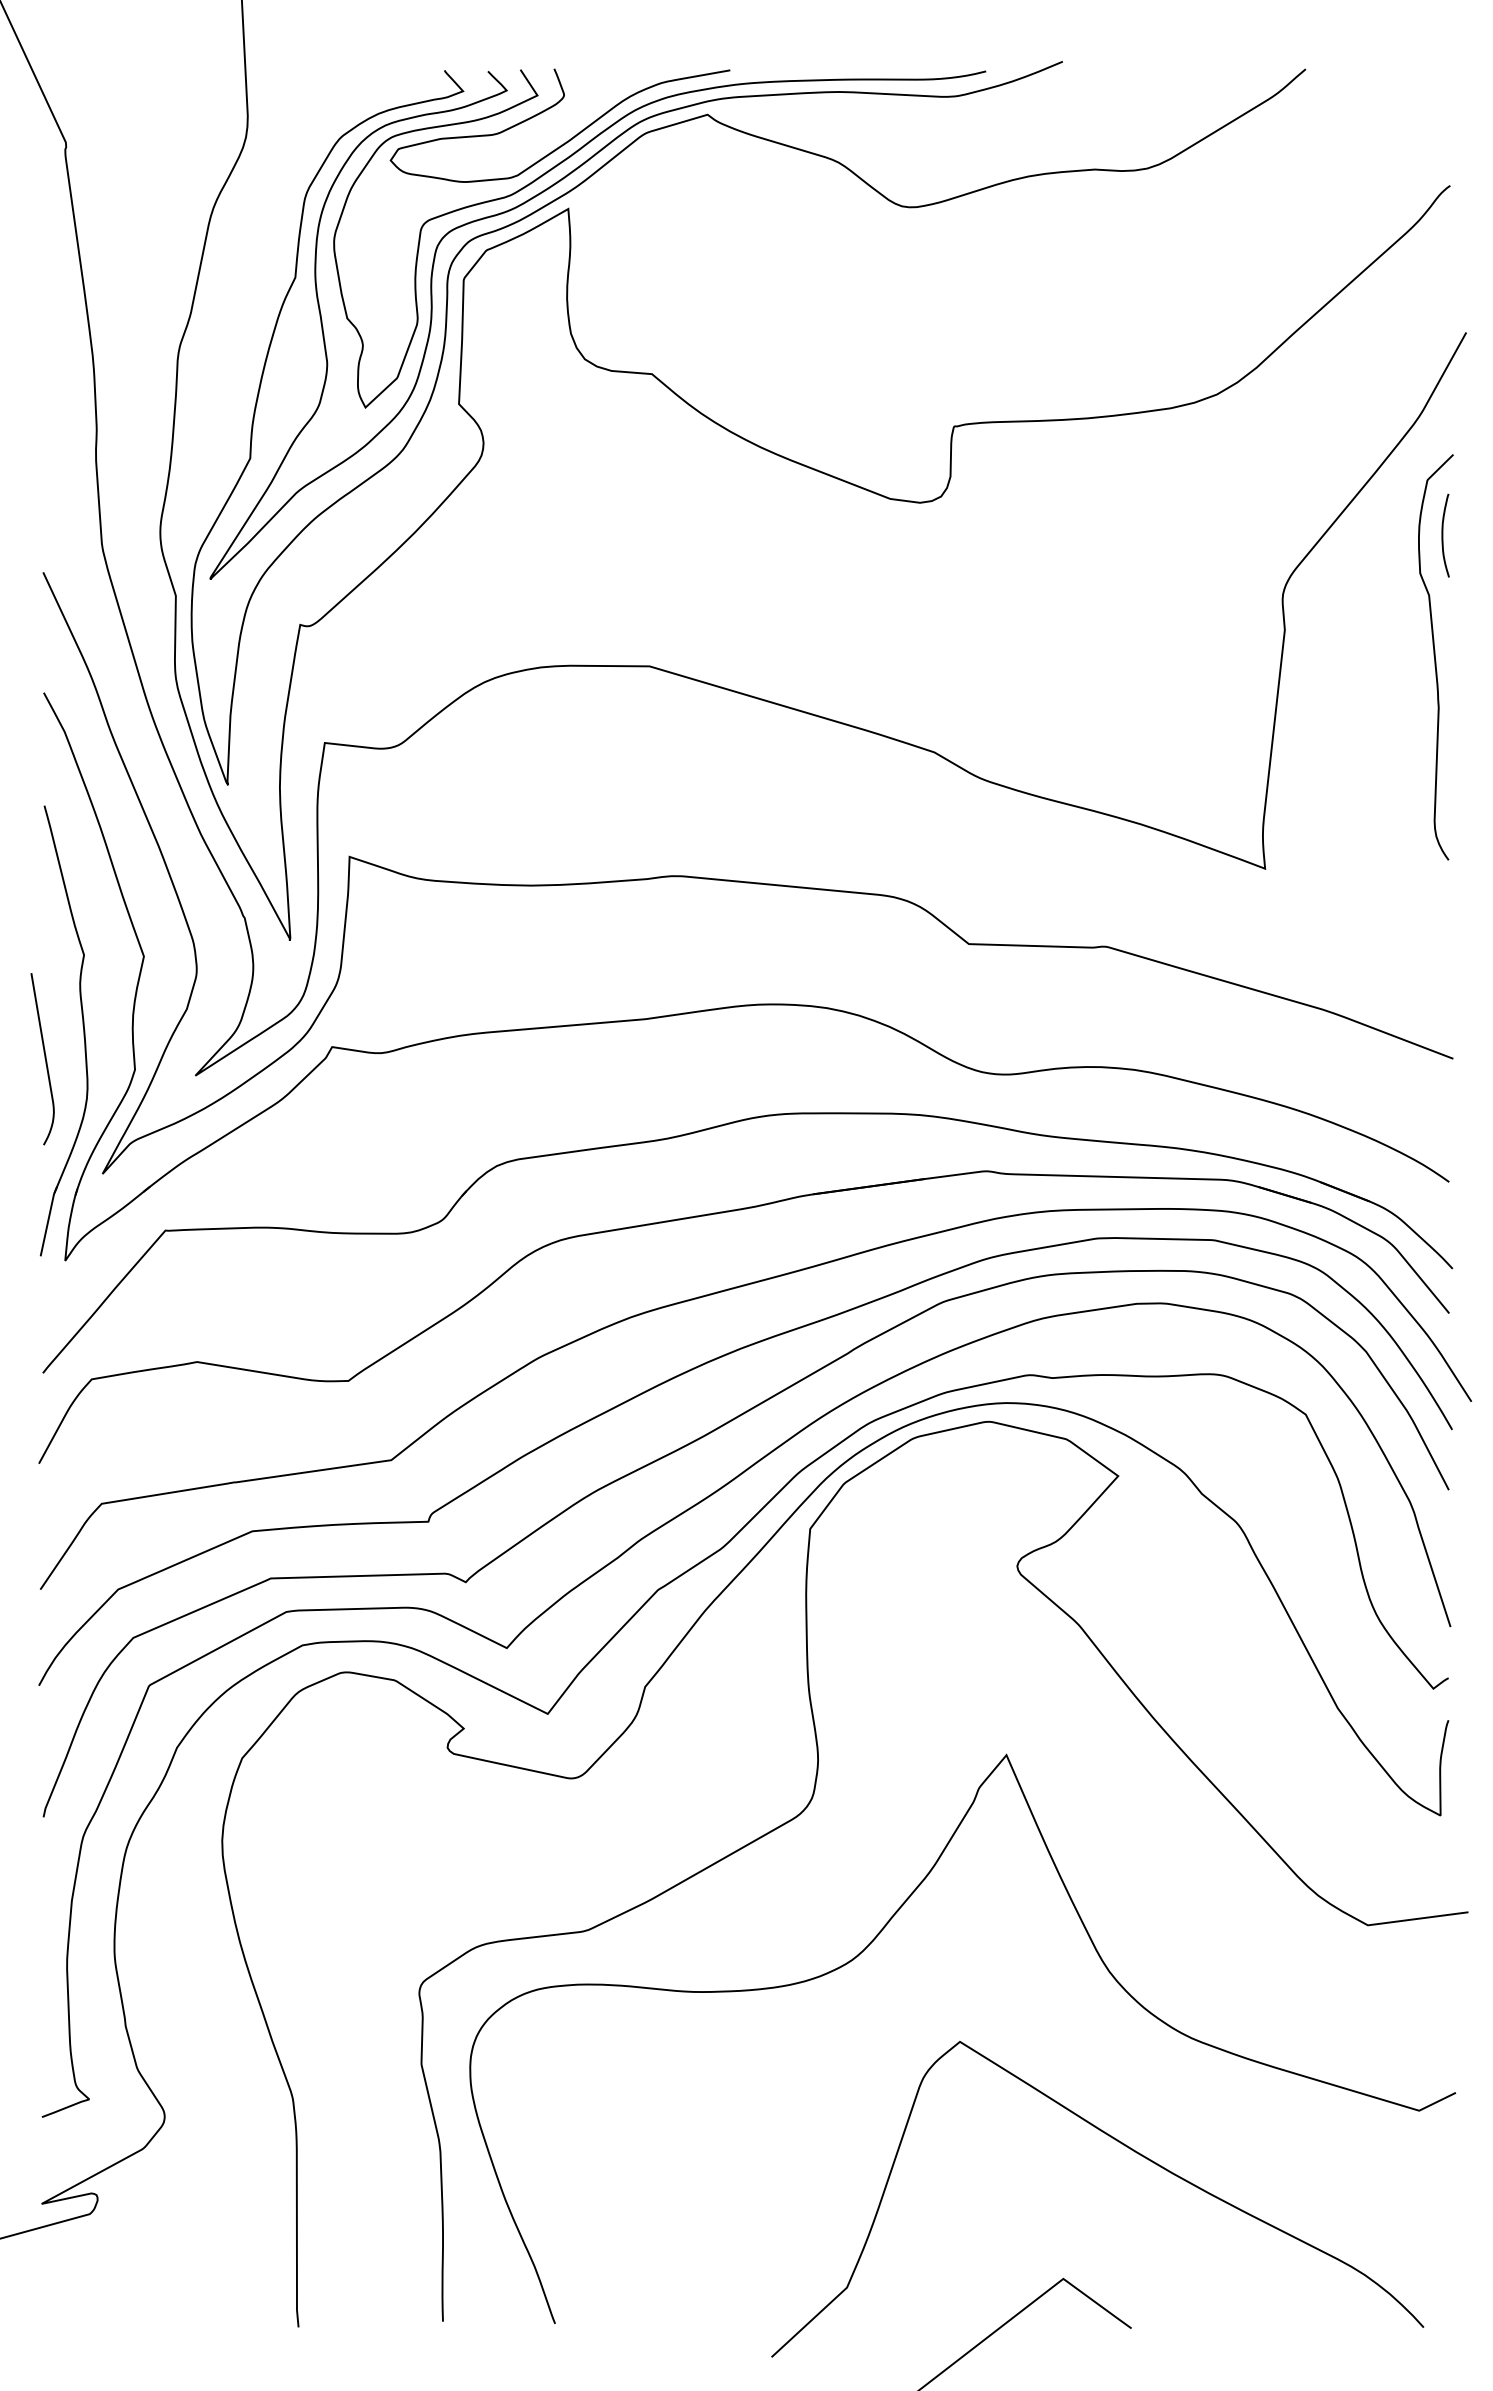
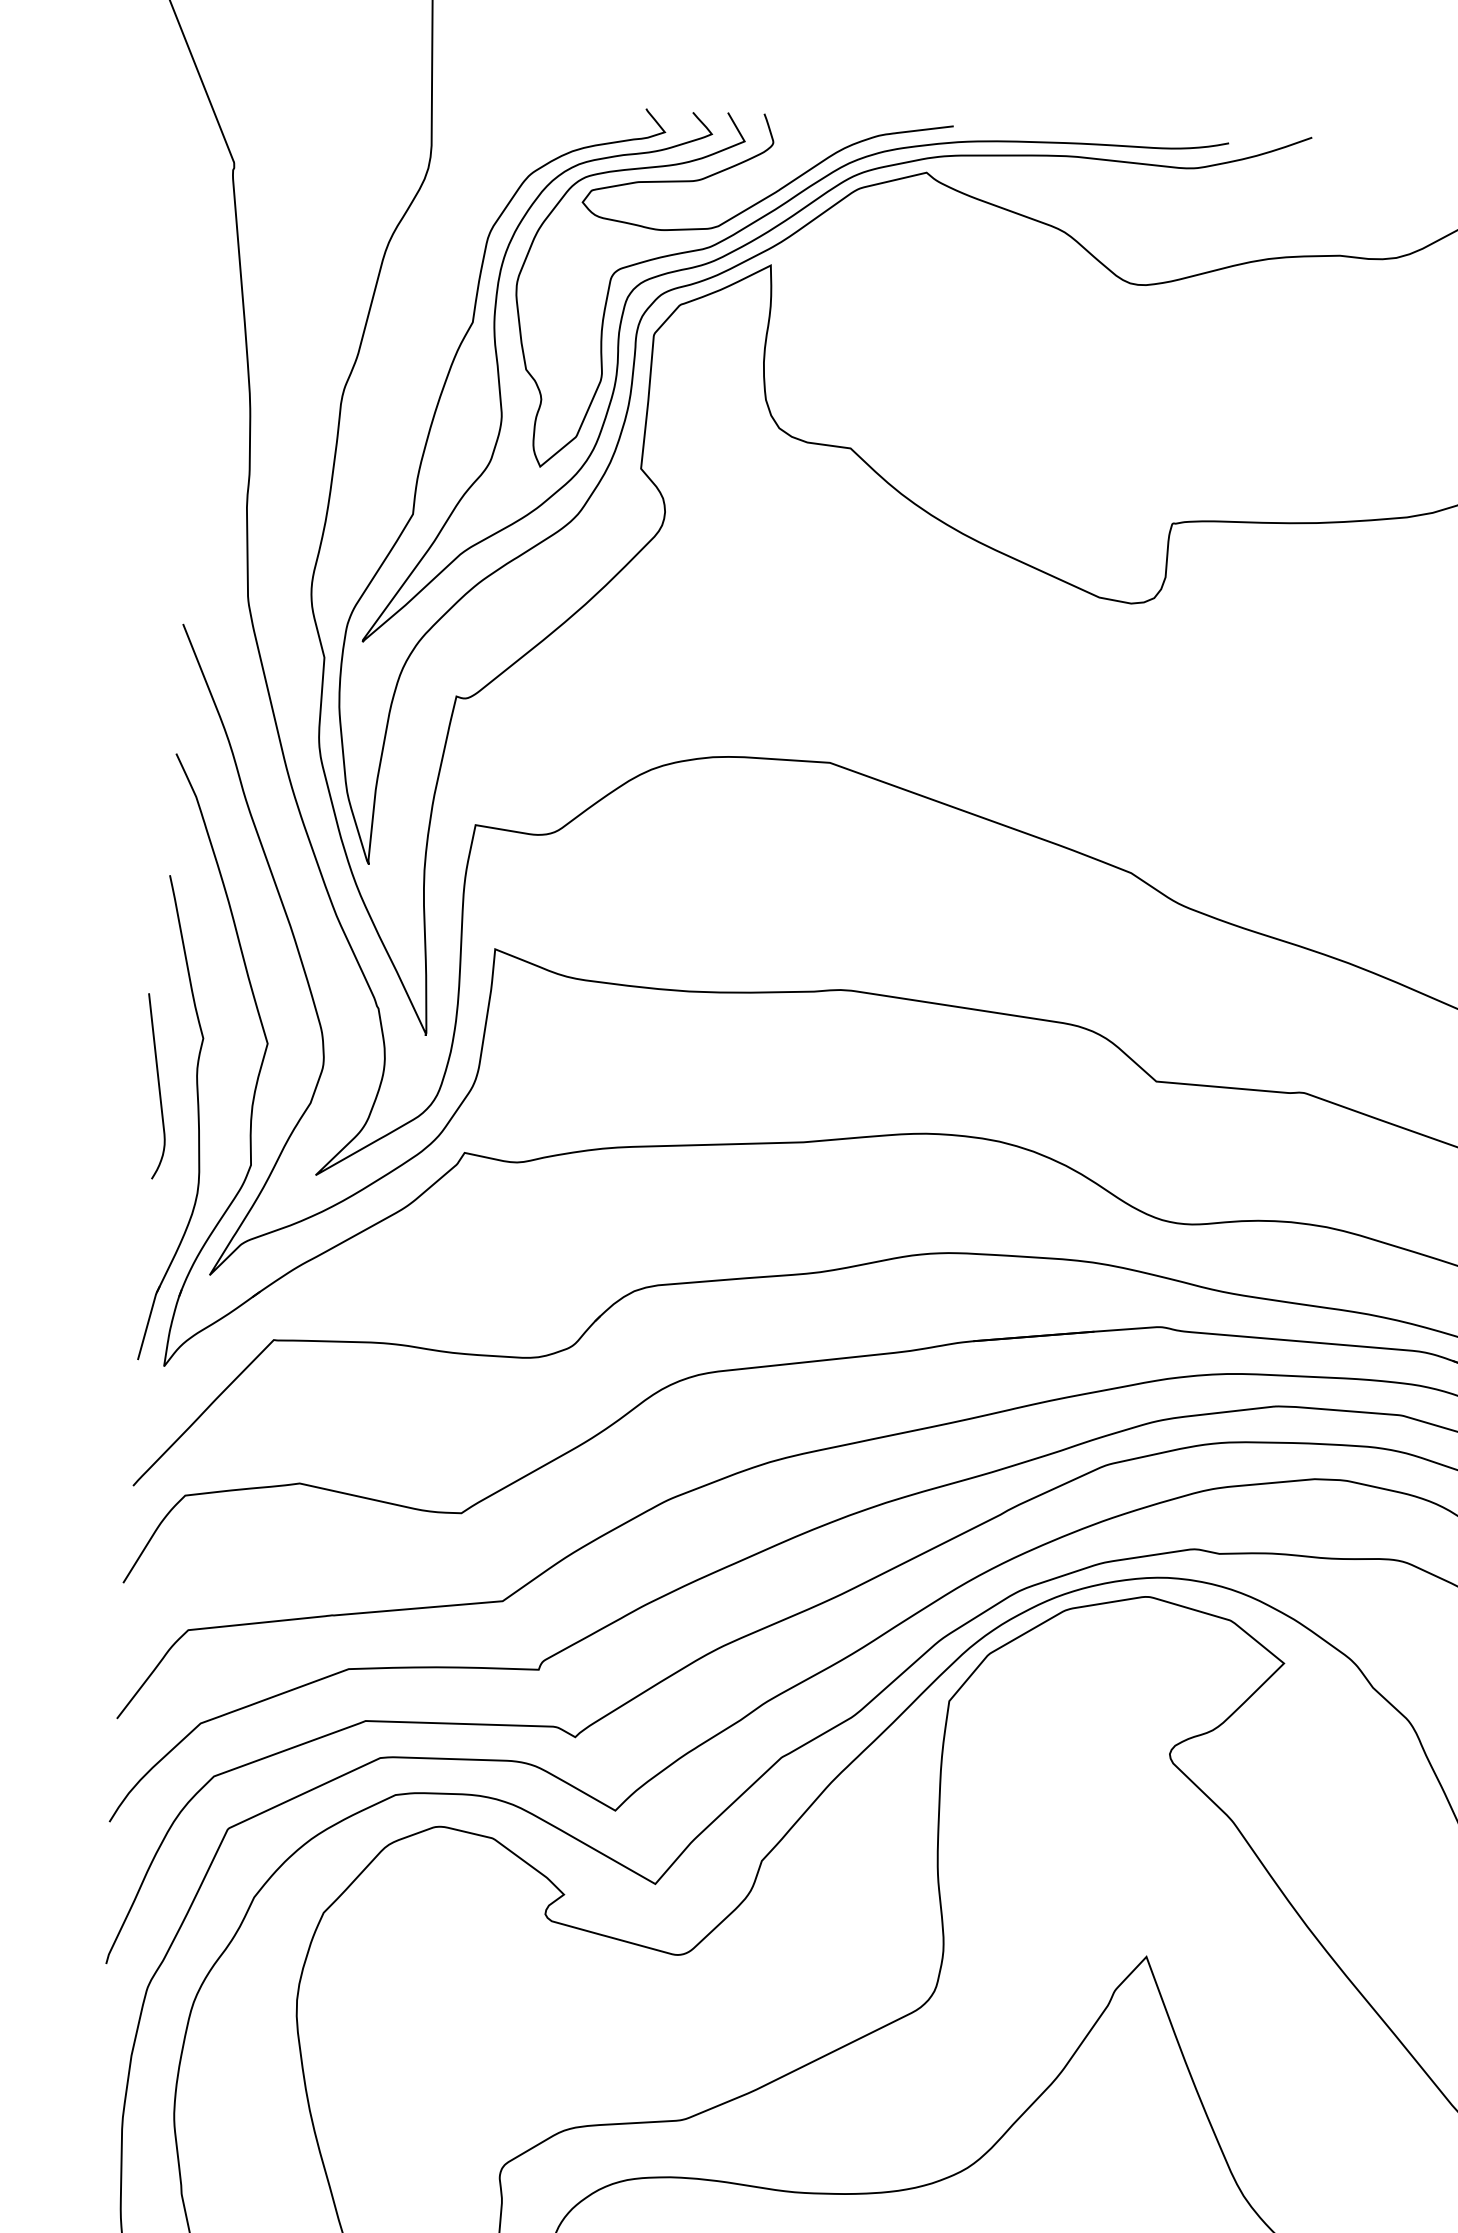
curve: (44, 1058) -> (157, 1085), moved

